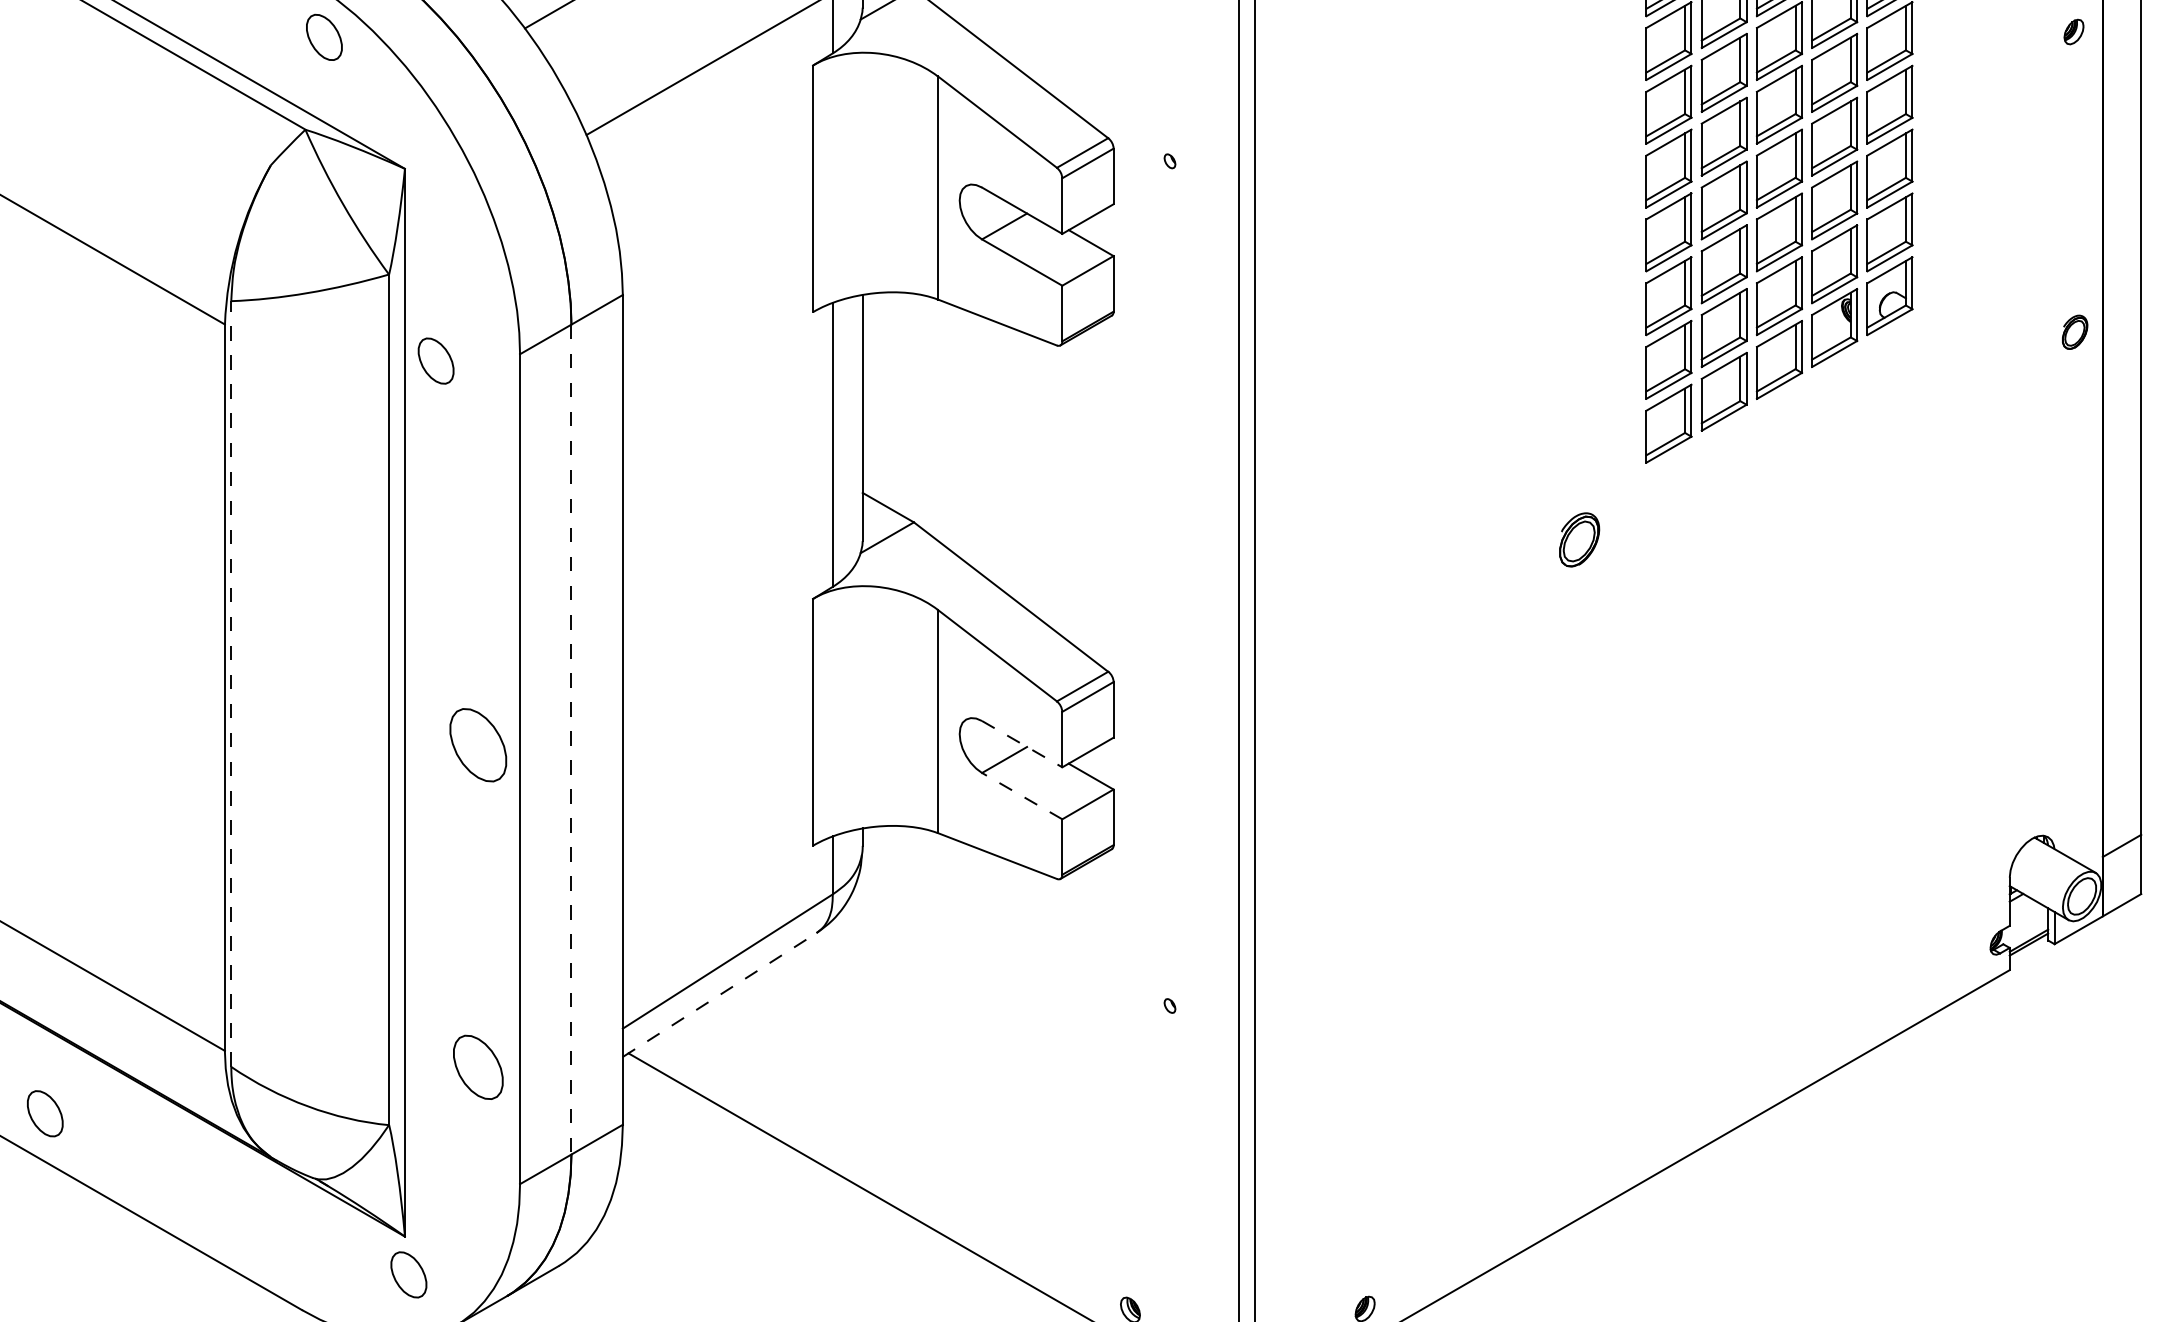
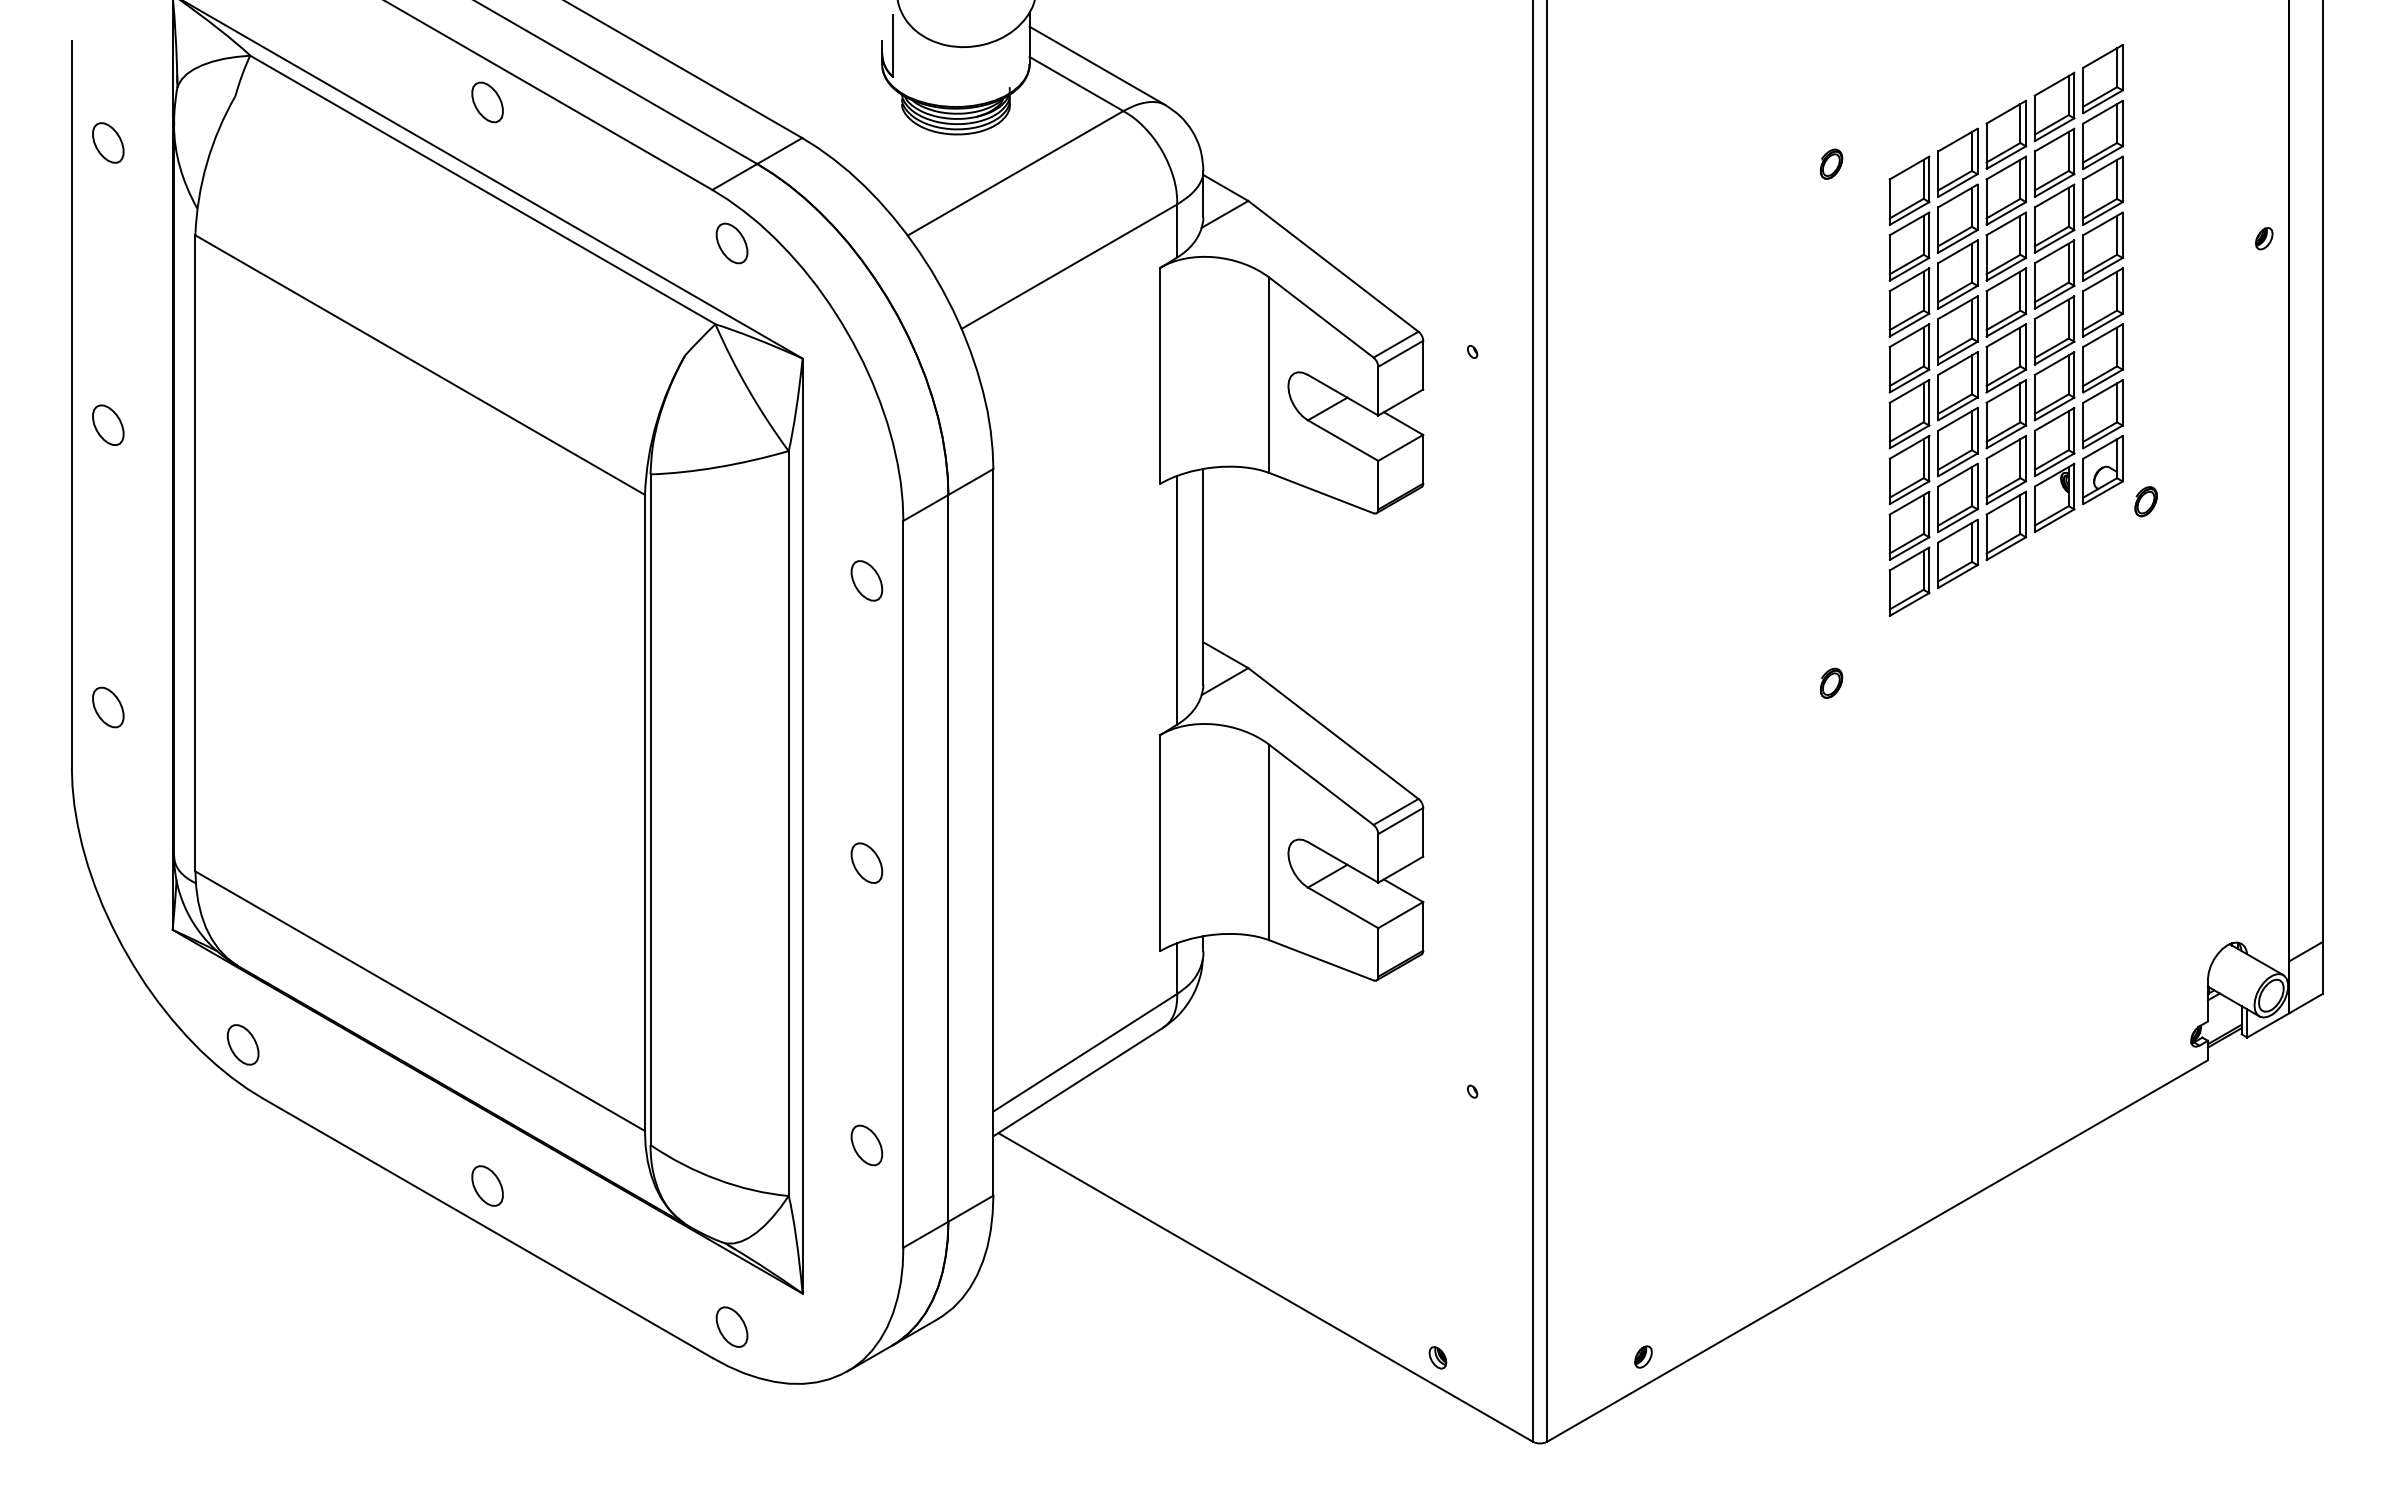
part: (2074, 332) -> (2145, 501), moved
part: (435, 360) -> (866, 580), moved
part: (1579, 538) -> (1831, 682), size x0.62
line: (231, 683) -> (650, 809), dashed -> solid
line: (571, 739) -> (948, 858), dashed -> solid
part: (477, 744) -> (866, 862), size x0.62
line: (1022, 744) -> (1343, 862), dashed -> solid
line: (1022, 795) -> (1343, 907), dashed -> solid
line: (720, 995) -> (1078, 1082), dashed -> solid
part: (477, 1067) -> (866, 1145), size x0.71
part: (408, 1274) -> (731, 1326), moved

